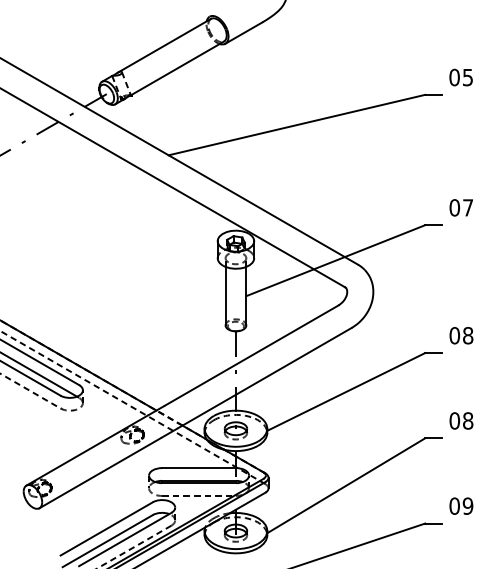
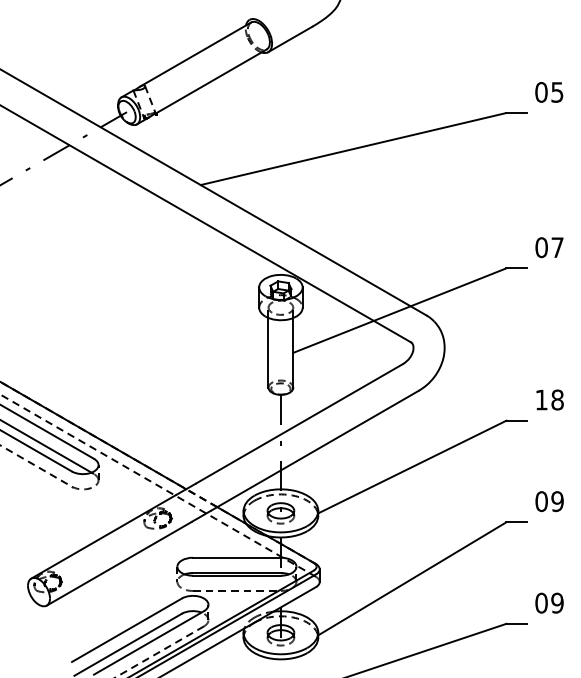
text: (454, 335) -> (541, 399), 08 -> 18
text: (467, 420) -> (556, 501), 08 -> 09

